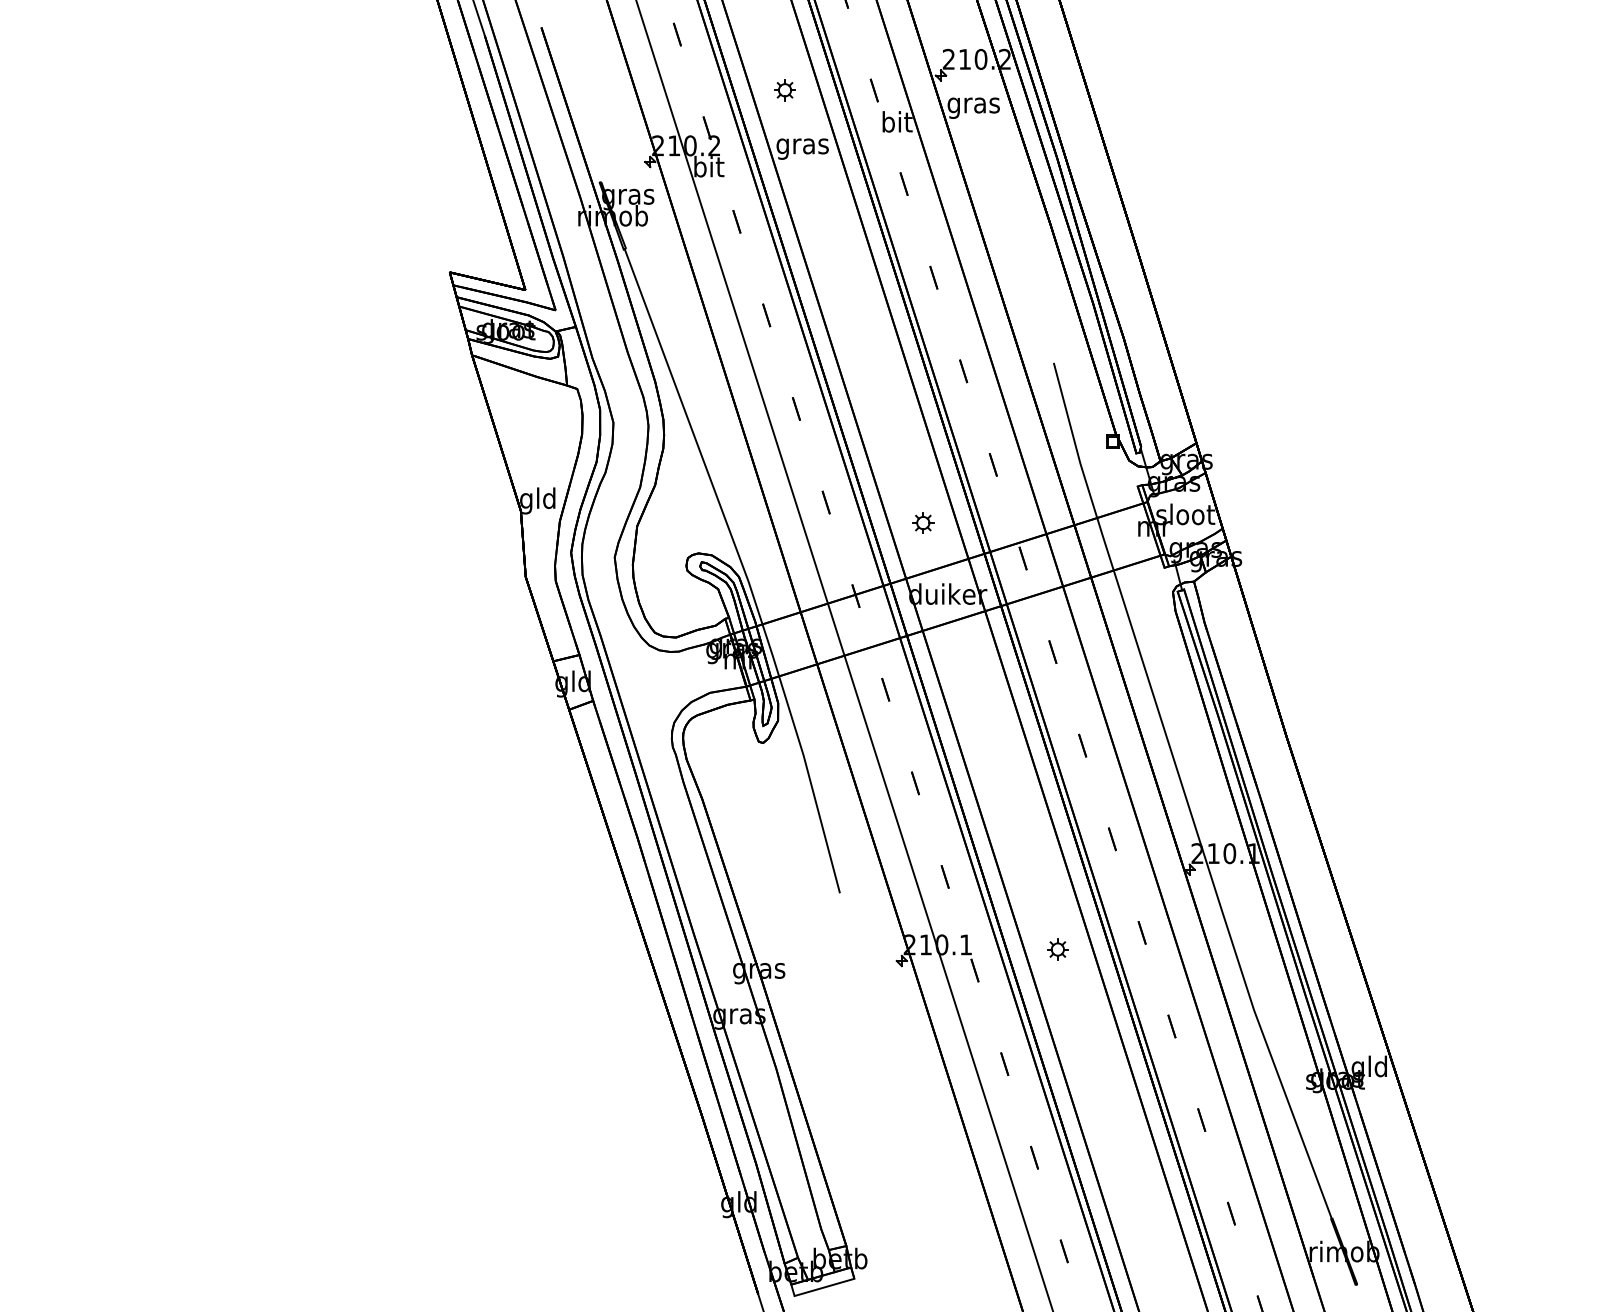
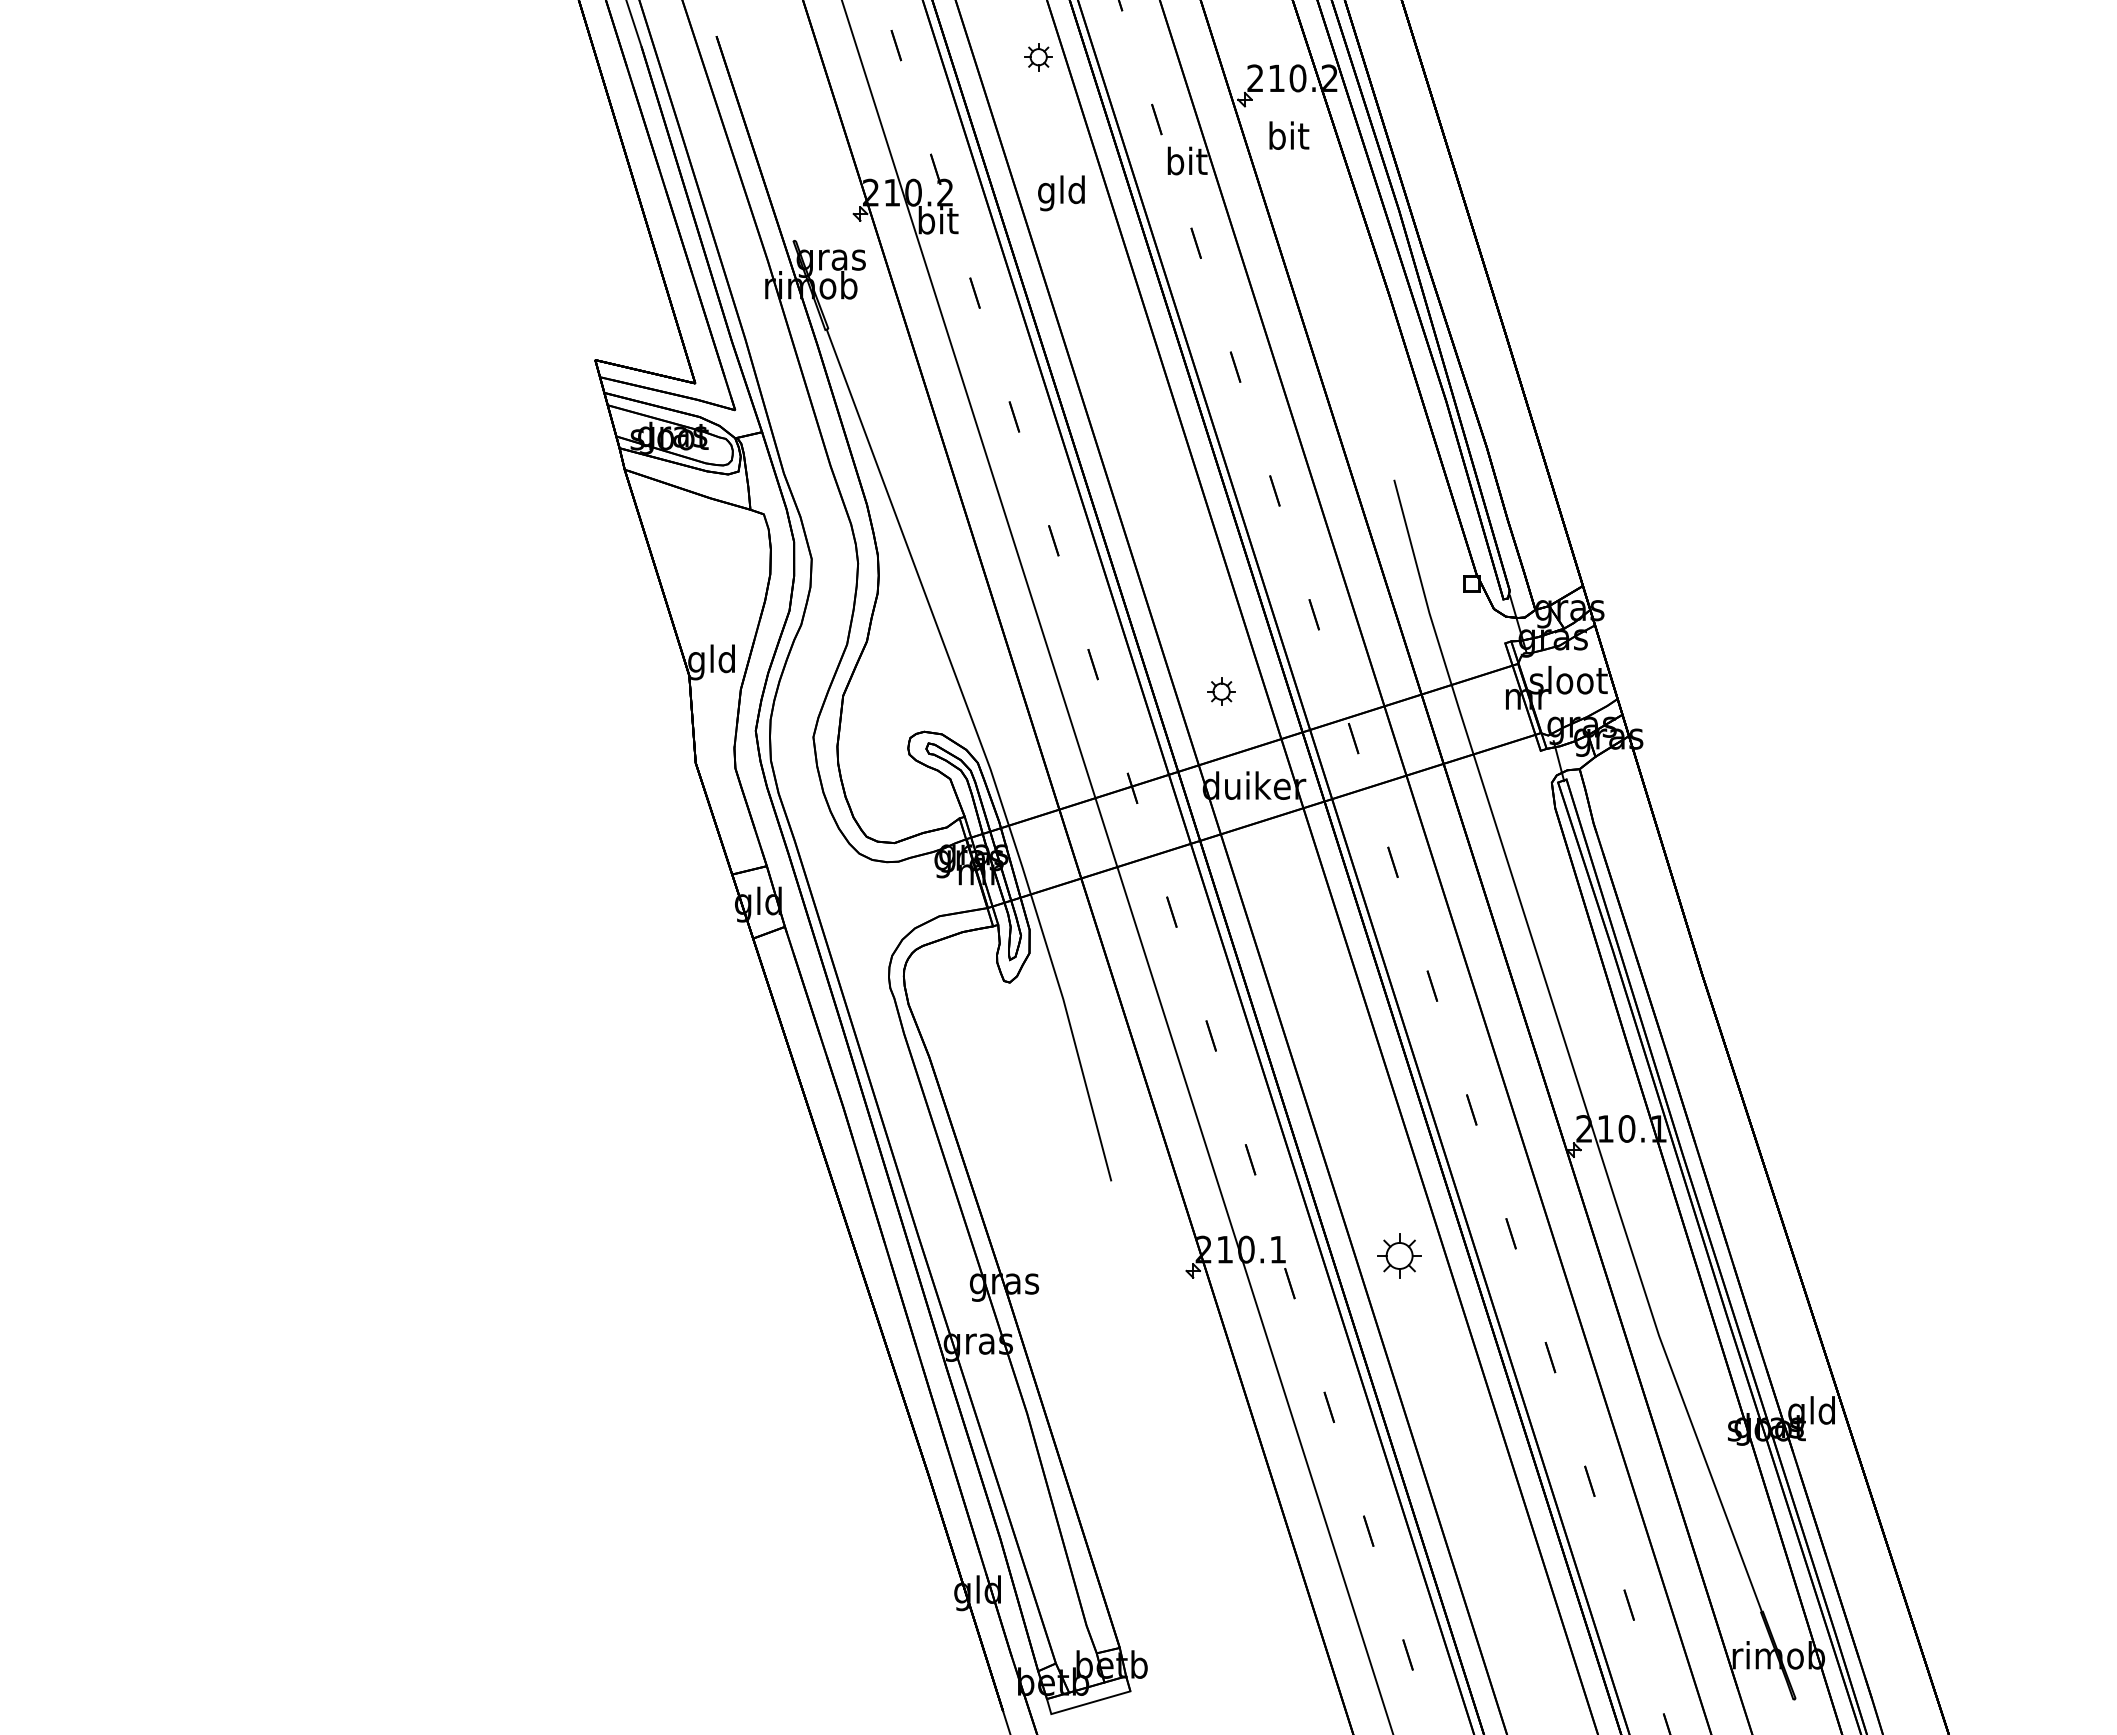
part: (784, 90) -> (1038, 57), moved
text: (973, 105) -> (1287, 139), gras -> bit
text: (802, 146) -> (1061, 193), gras -> gld
part: (1057, 949) -> (1399, 1255), size x1.6

